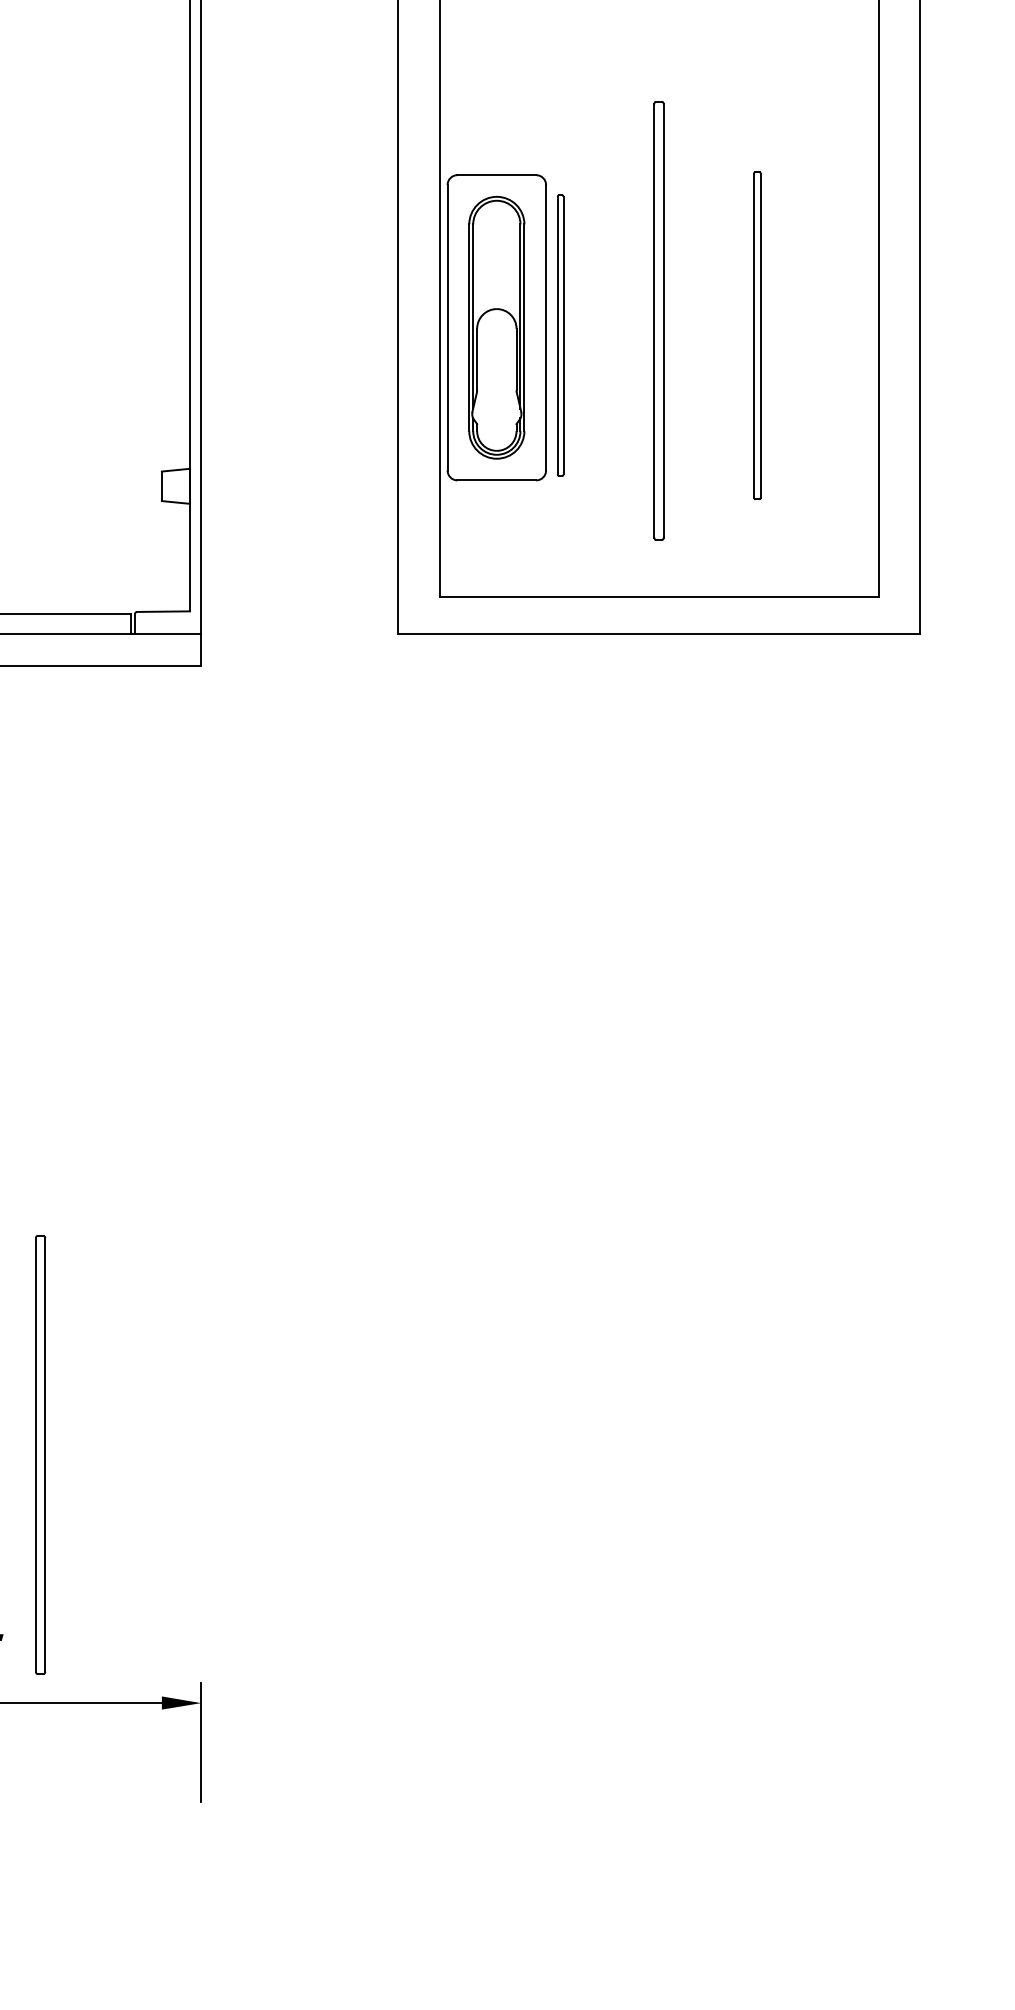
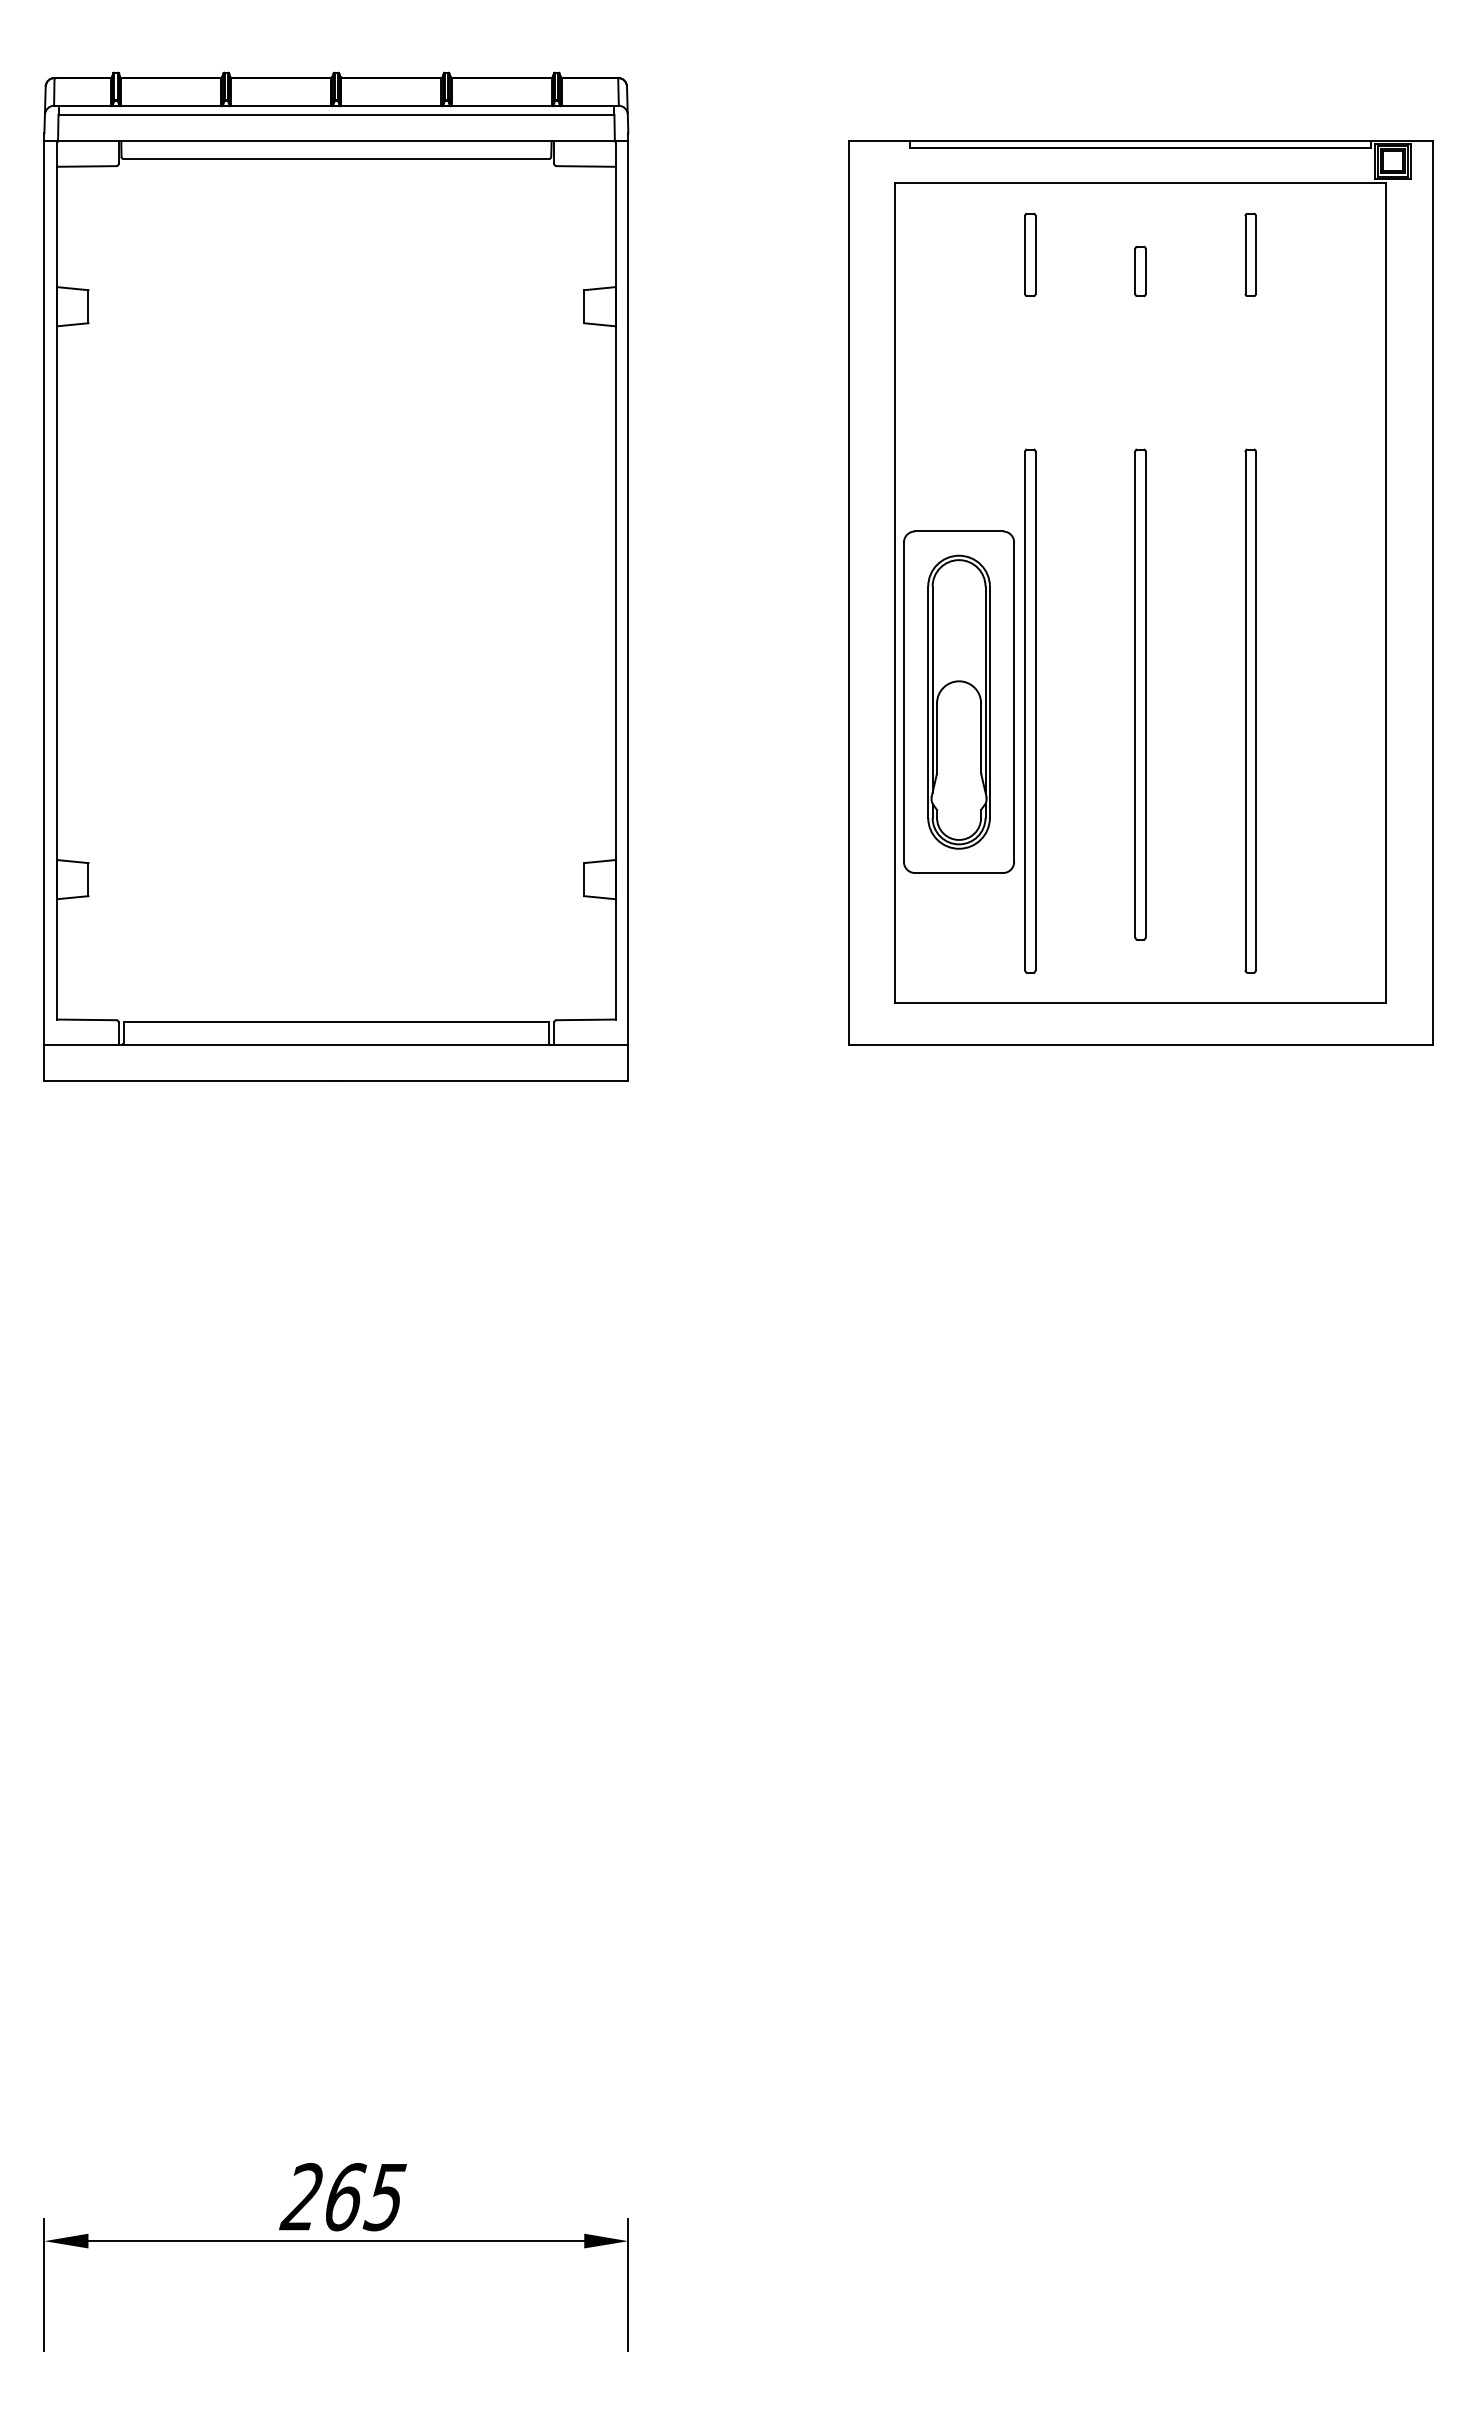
part: (560, 335) -> (1030, 710), size x1.67
part: (757, 335) -> (1250, 710), size x1.43
part: (40, 1454) -> (448, 1963), removed

